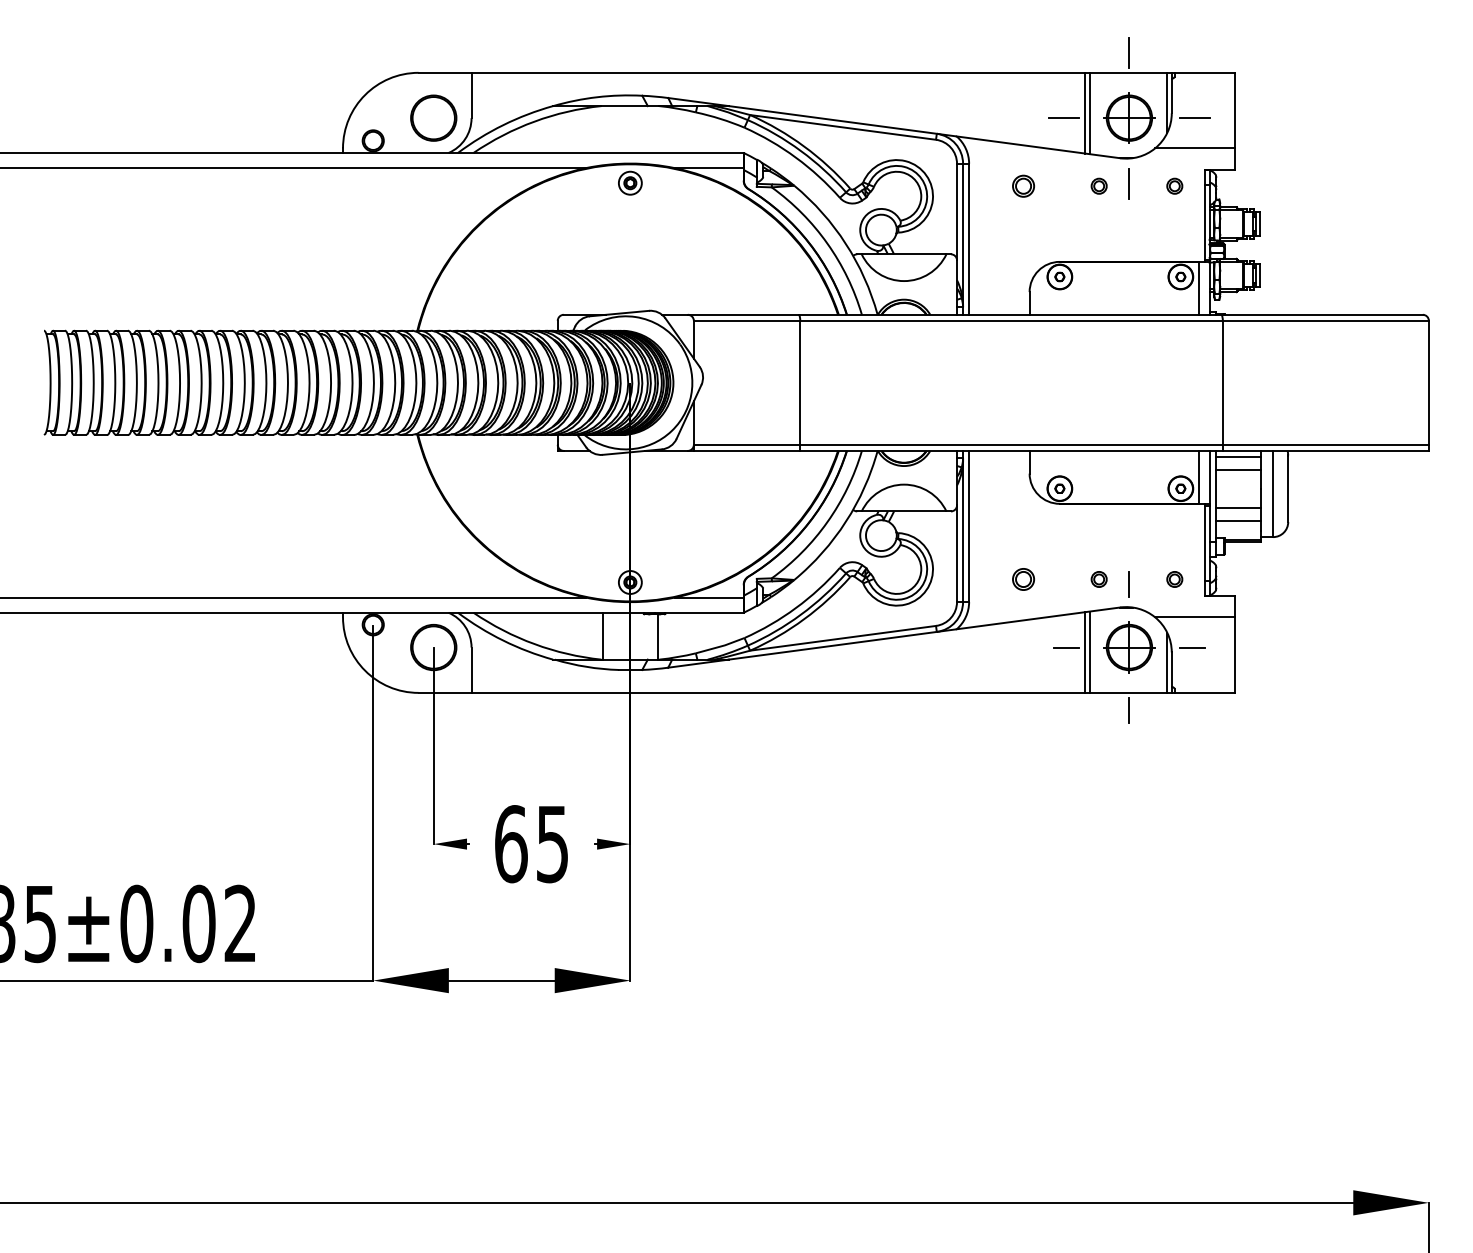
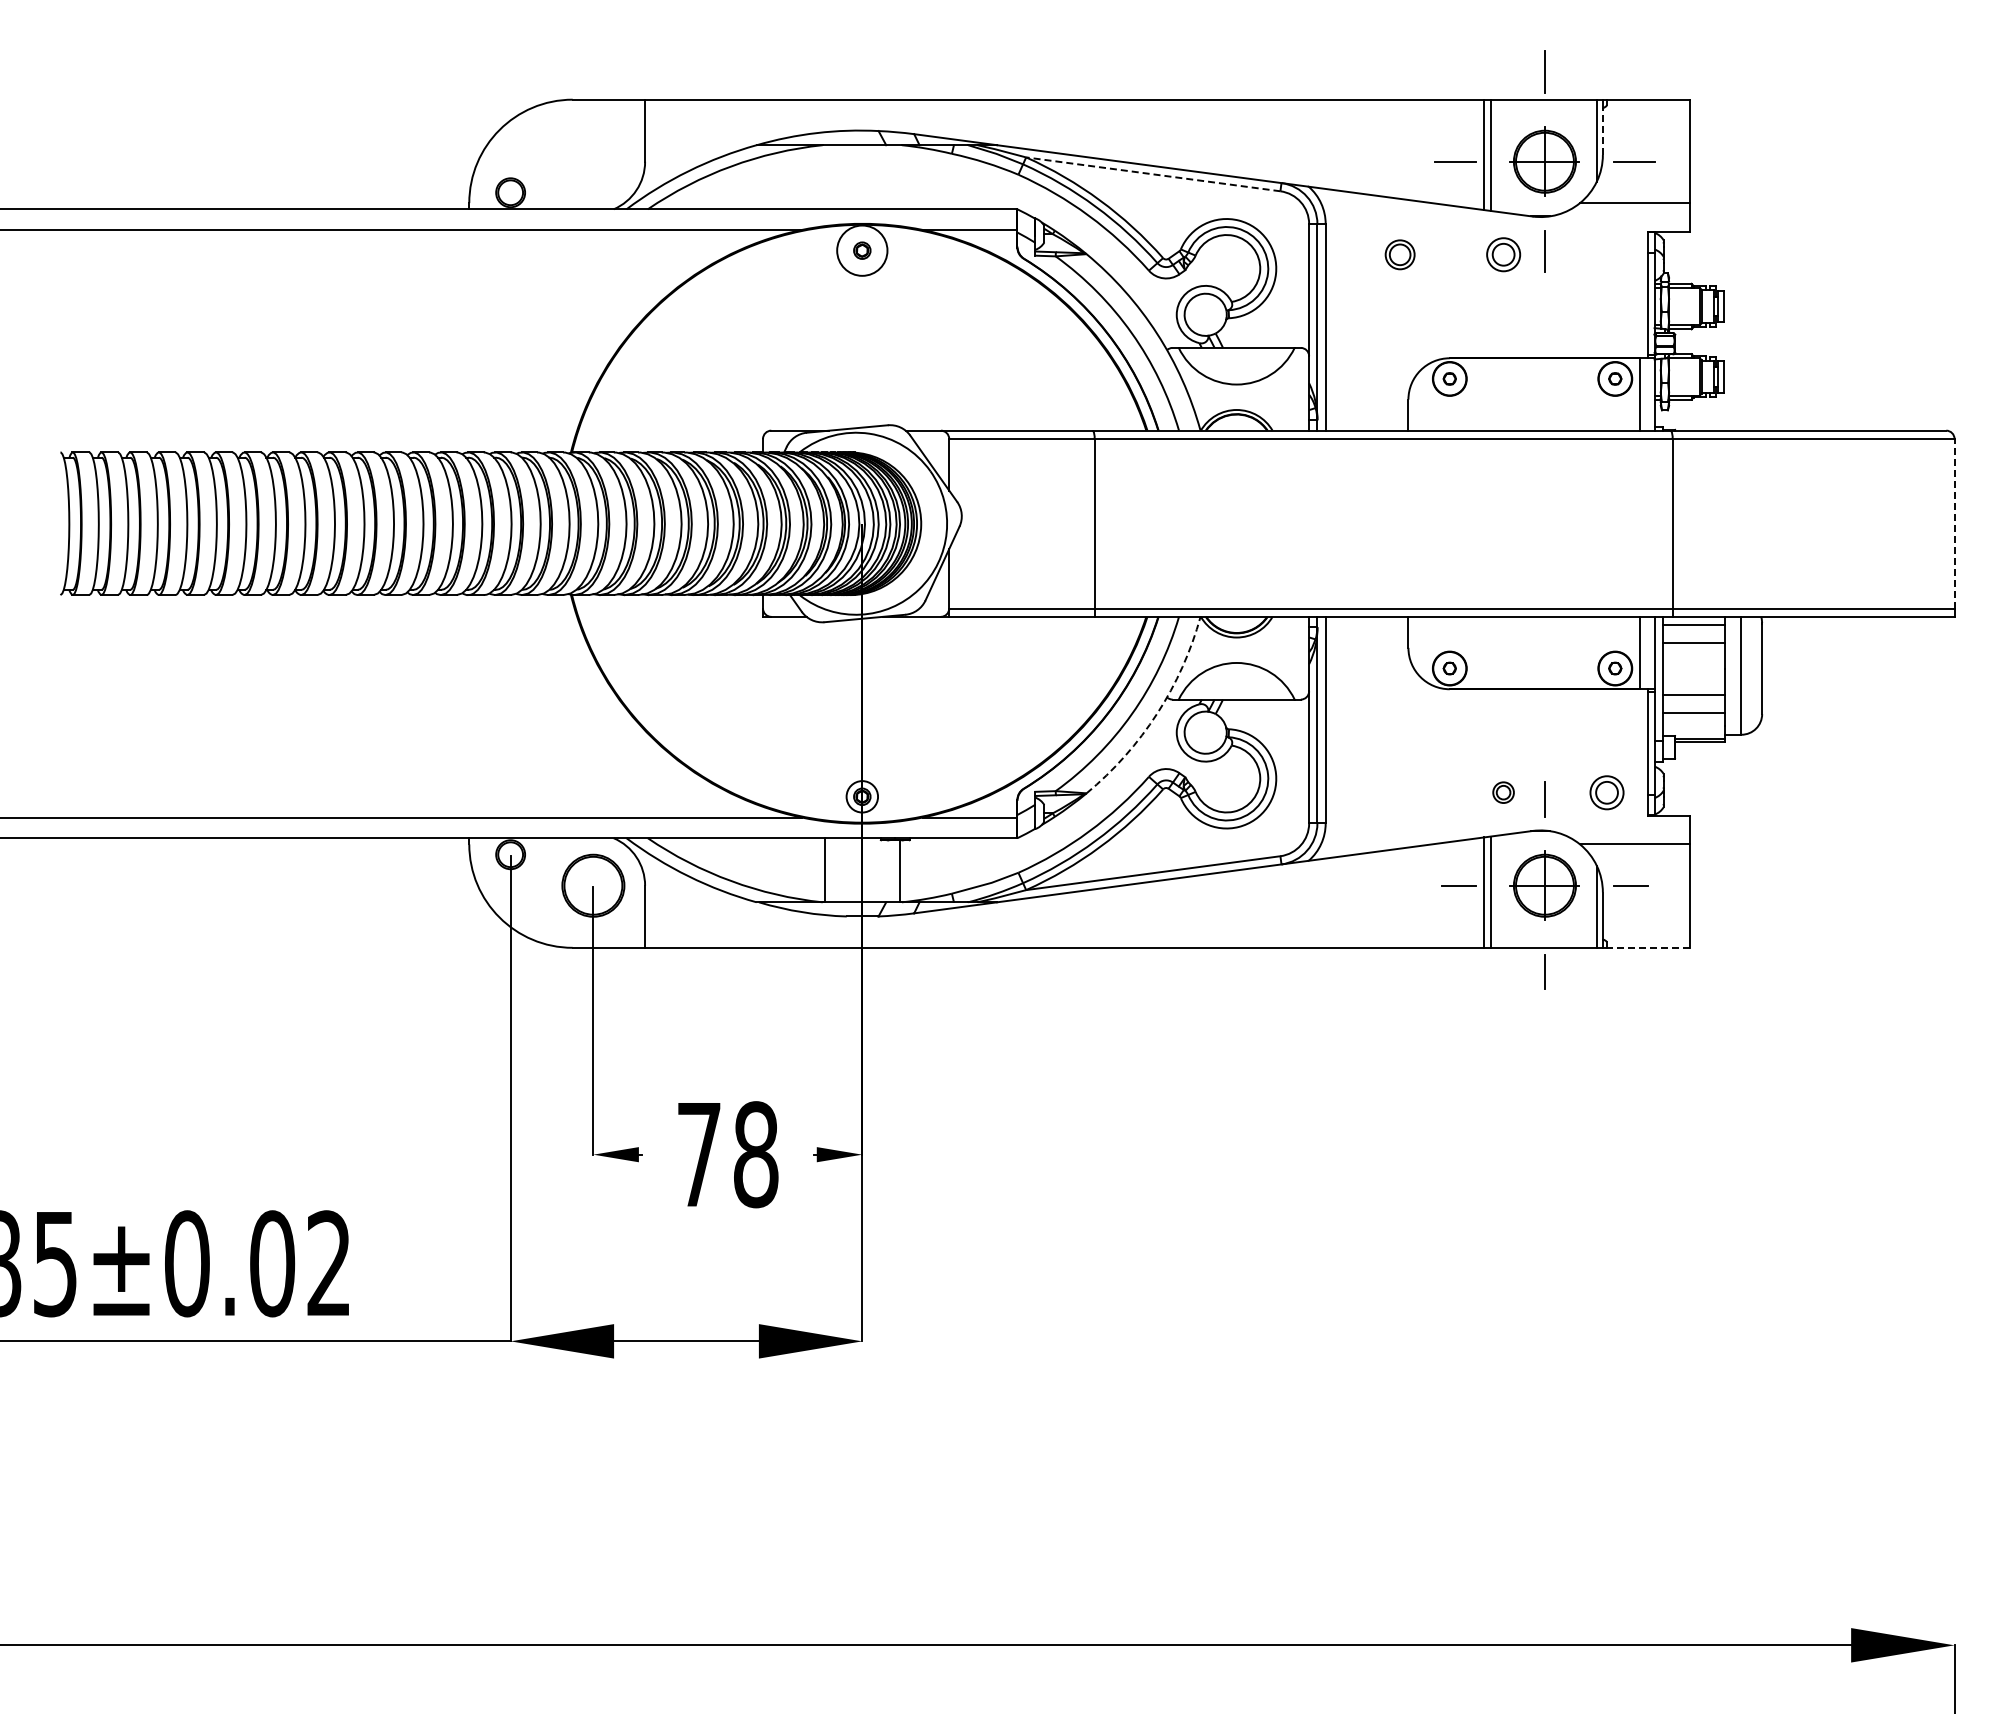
line: (1171, 96) -> (1602, 131), solid -> dashed
part: (433, 118) -> (593, 161), removed
line: (842, 127) -> (1152, 174), solid -> dashed
circle: (630, 183) -> (862, 250), size x1.6
part: (1099, 186) -> (1503, 254), size x1.6
part: (1174, 186) -> (1606, 254), removed
line: (1428, 382) -> (1954, 523), solid -> dashed
arc: (846, 521) -> (1157, 713), solid -> dashed
part: (1023, 579) -> (1399, 792), removed
part: (1174, 579) -> (1606, 792), size x1.6
line: (1204, 692) -> (1647, 947), solid -> dashed
text: (531, 844) -> (727, 1154), 65 -> 78

